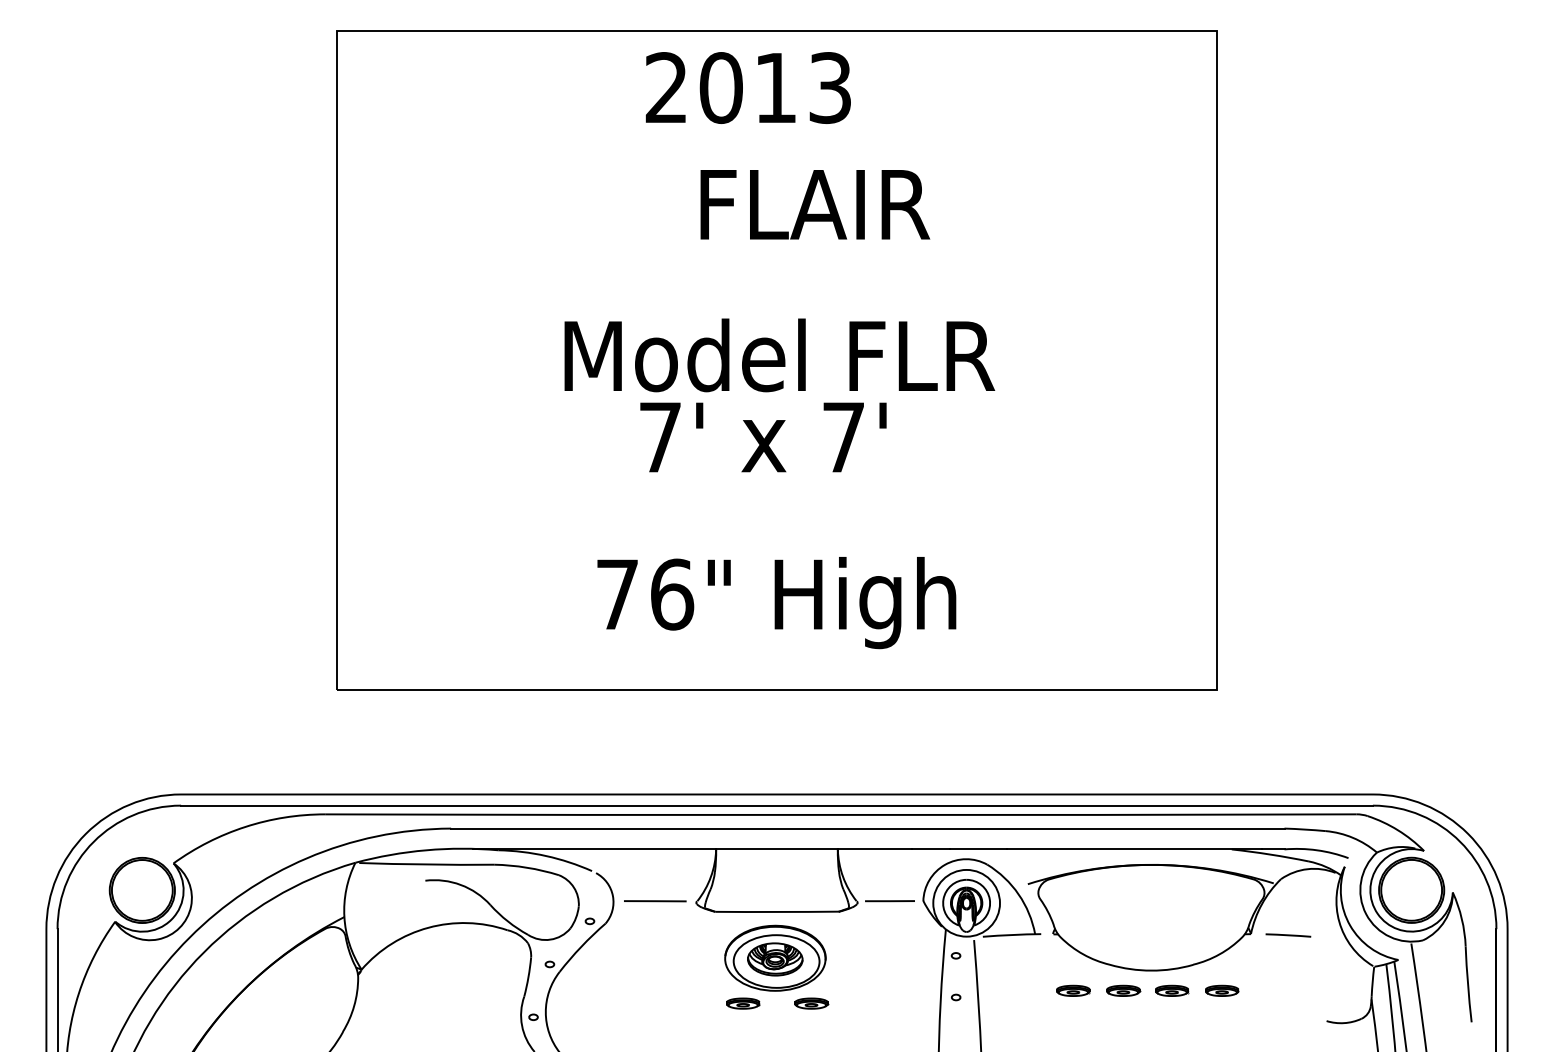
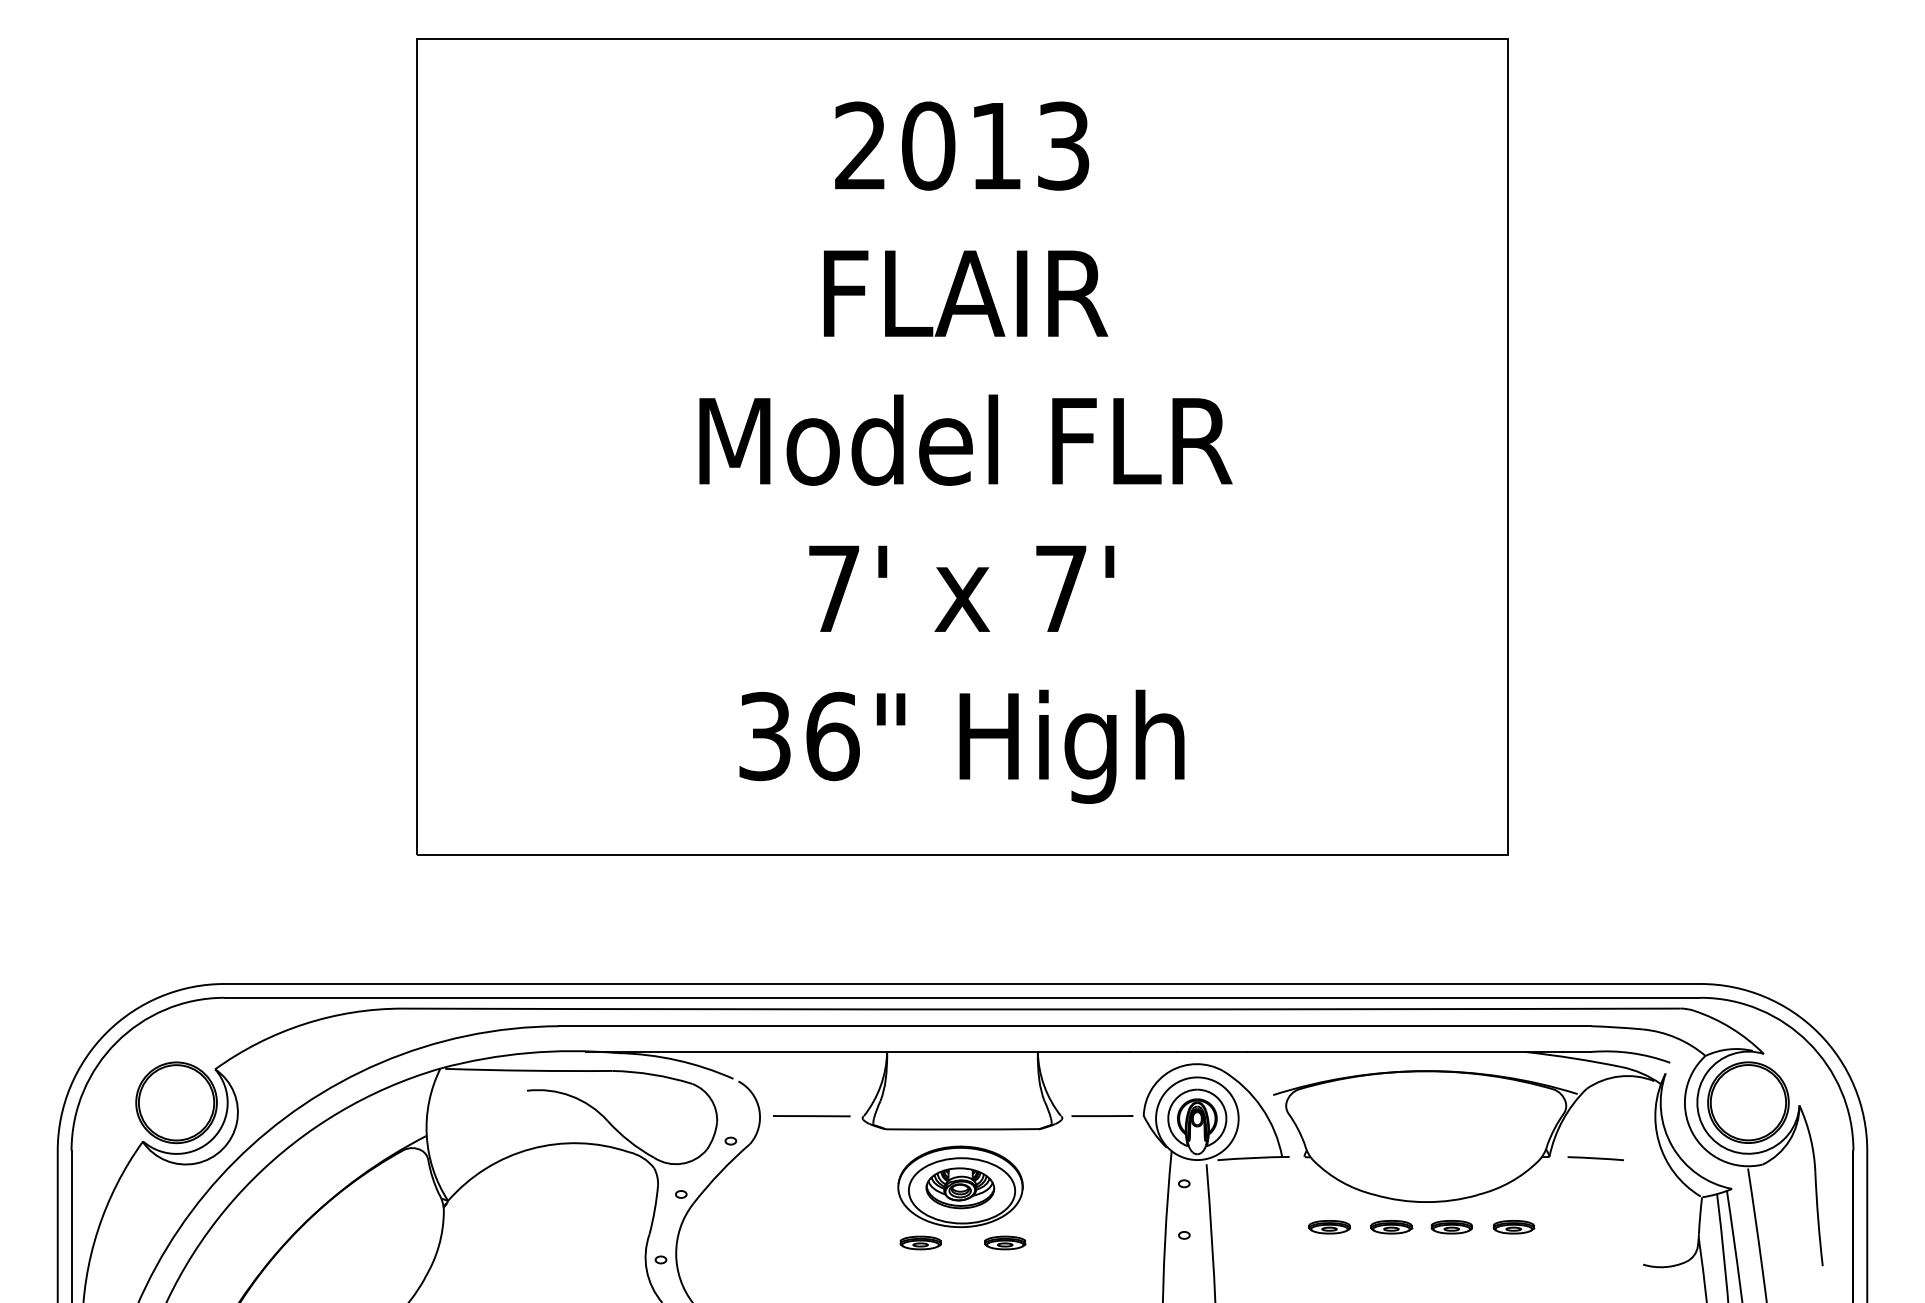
text: (748, 87) -> (962, 145), moved
text: (815, 204) -> (966, 293), moved
text: (763, 437) -> (961, 588), moved
text: (617, 594) -> (764, 736), 76" -> 36"

